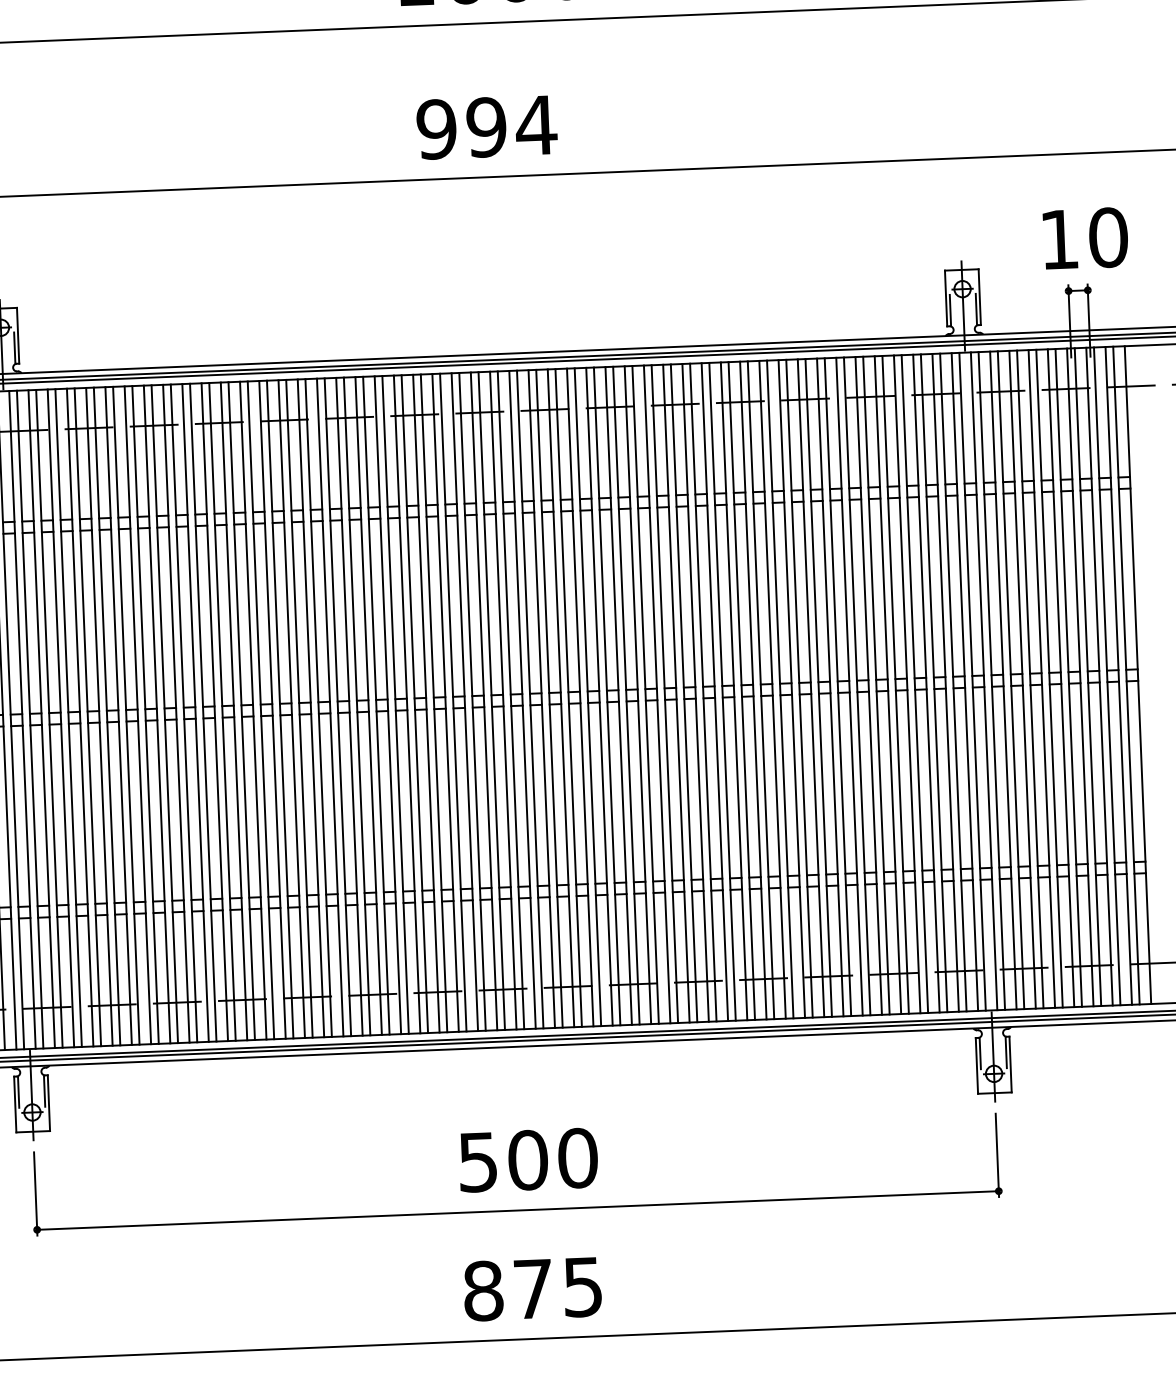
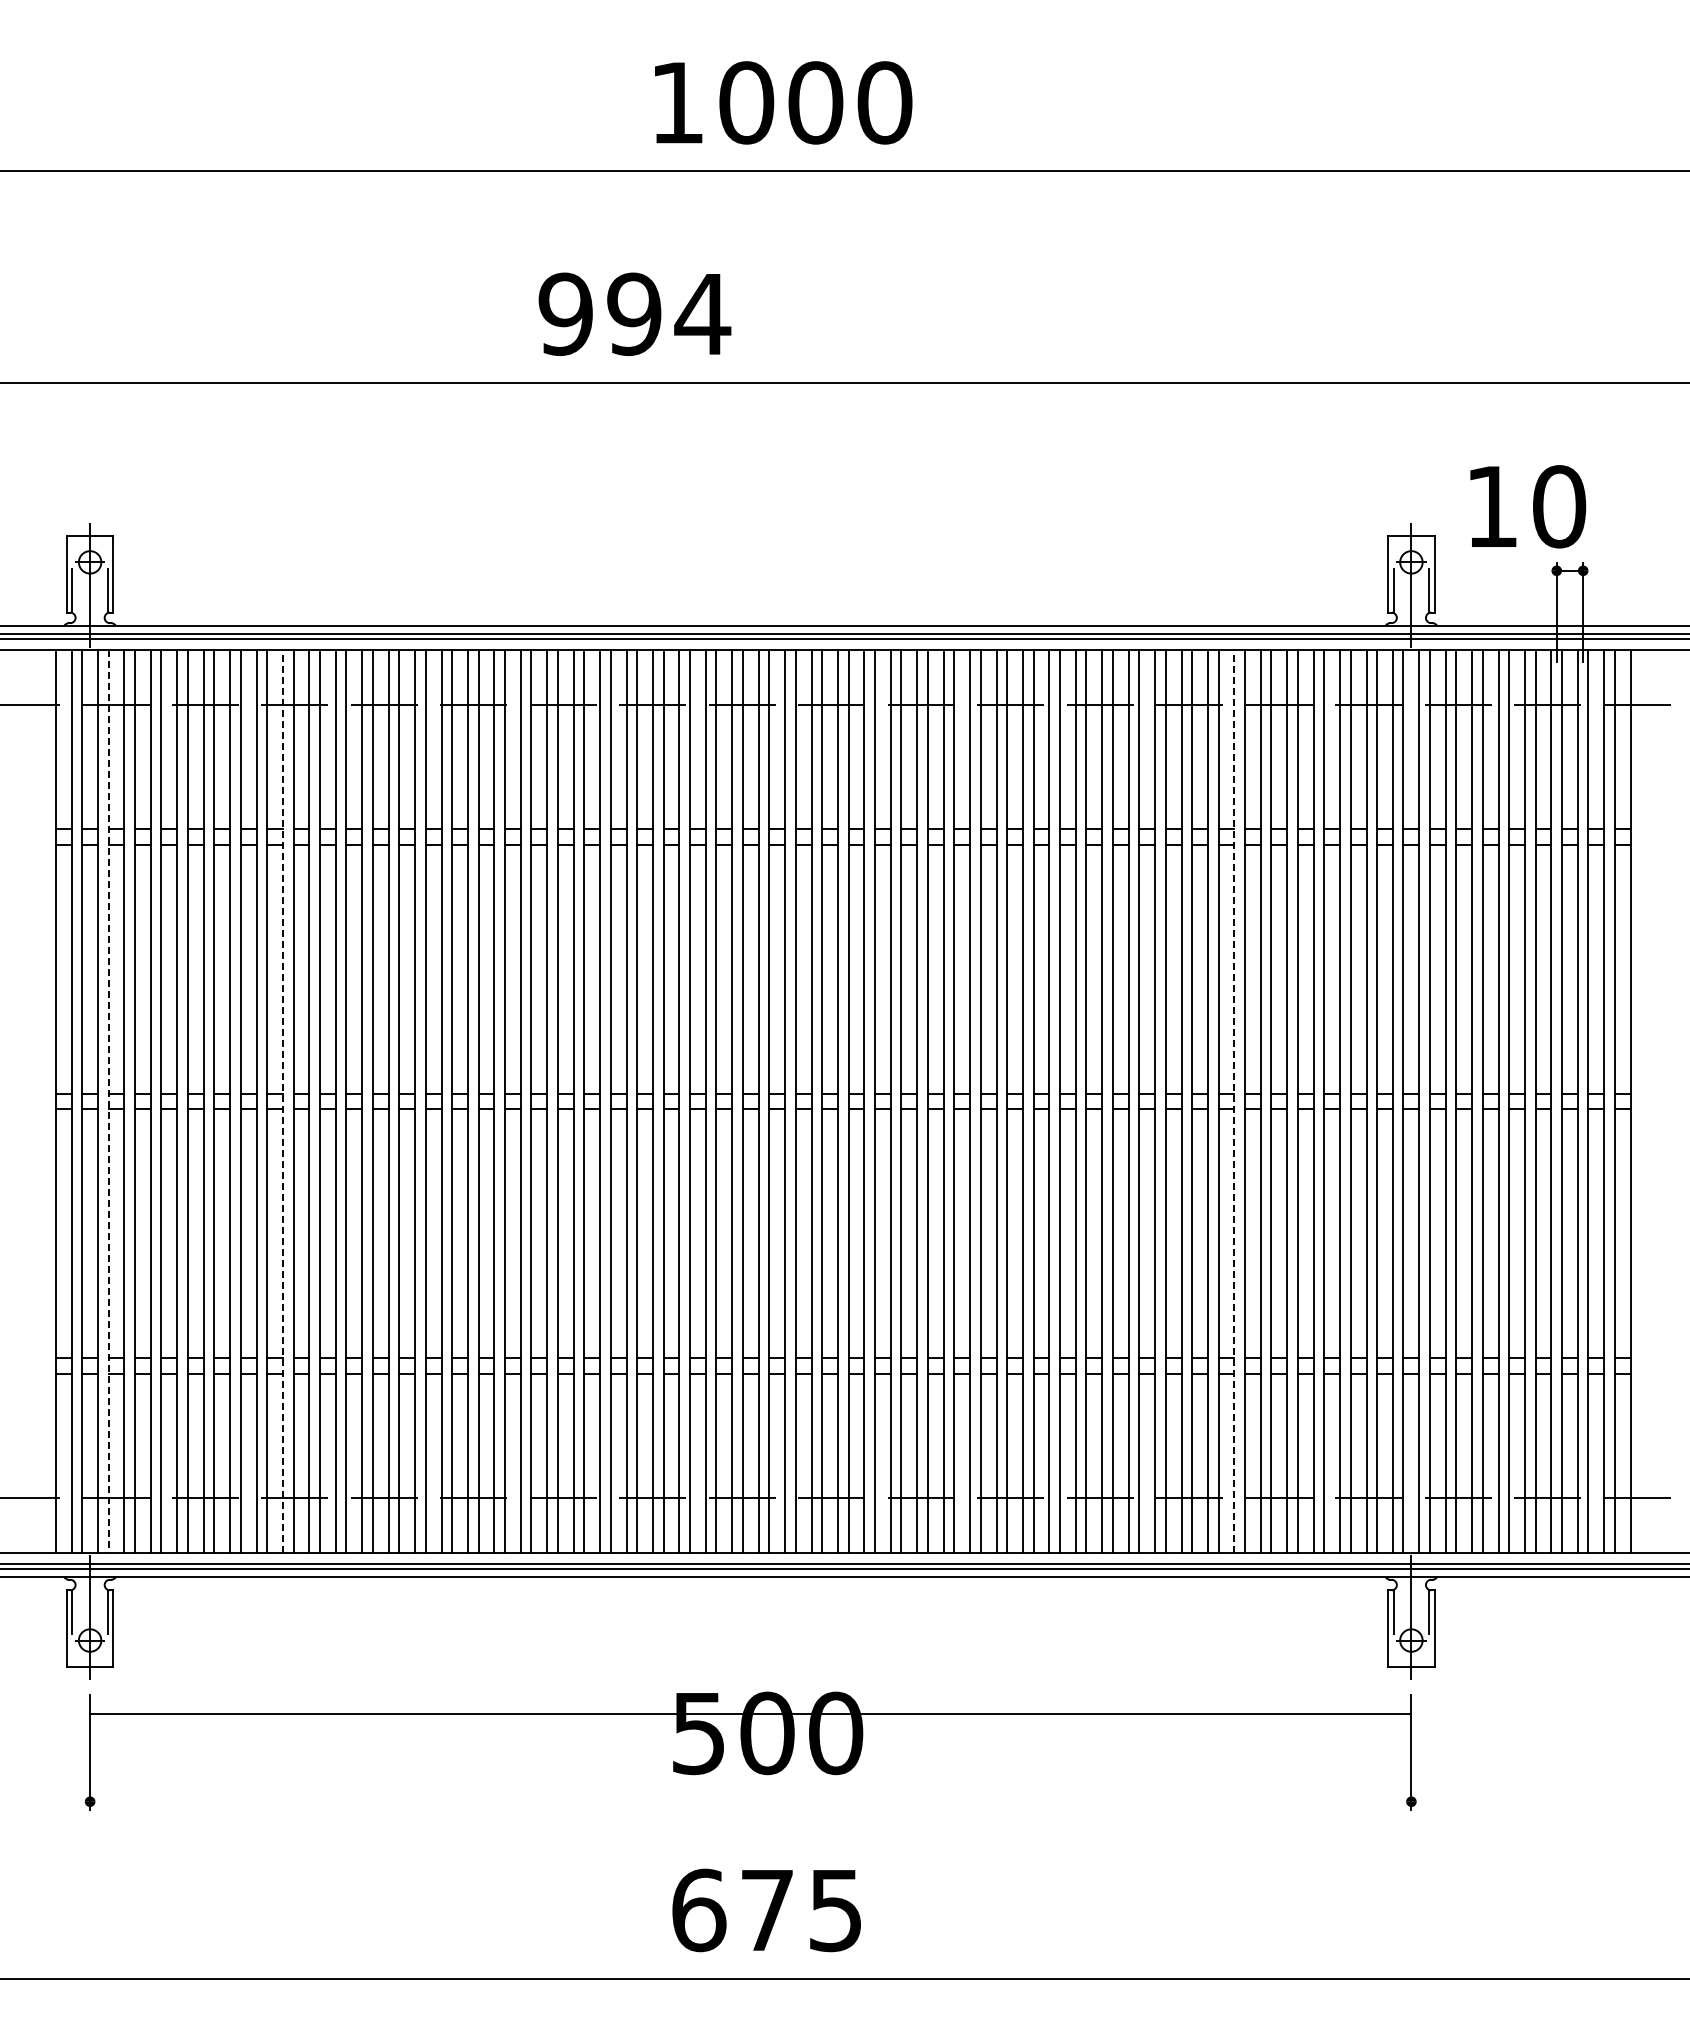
text: (486, 126) -> (634, 313), moved
text: (1085, 238) -> (1528, 506), moved
line: (849, 686) -> (1234, 1101), solid -> dashed
line: (157, 714) -> (283, 1101), solid -> dashed
line: (30, 719) -> (108, 1101), solid -> dashed
line: (517, 1210) -> (750, 1713), moved
text: (483, 1291) -> (699, 1910), 875 -> 675

